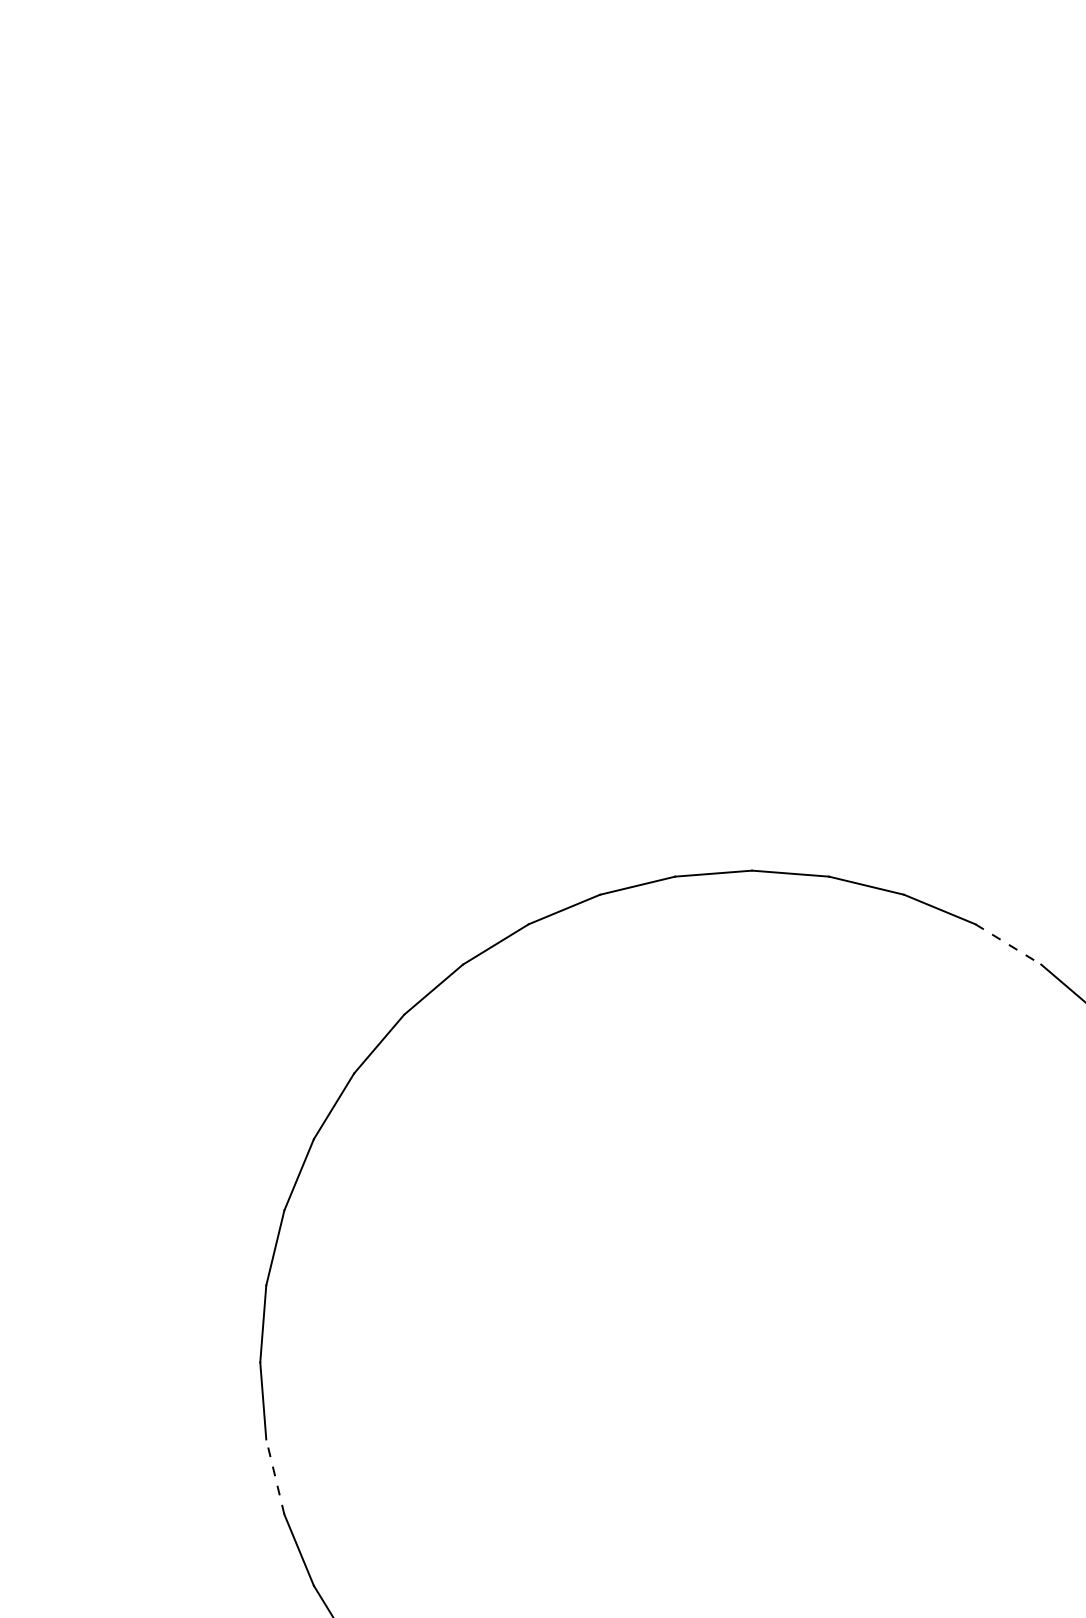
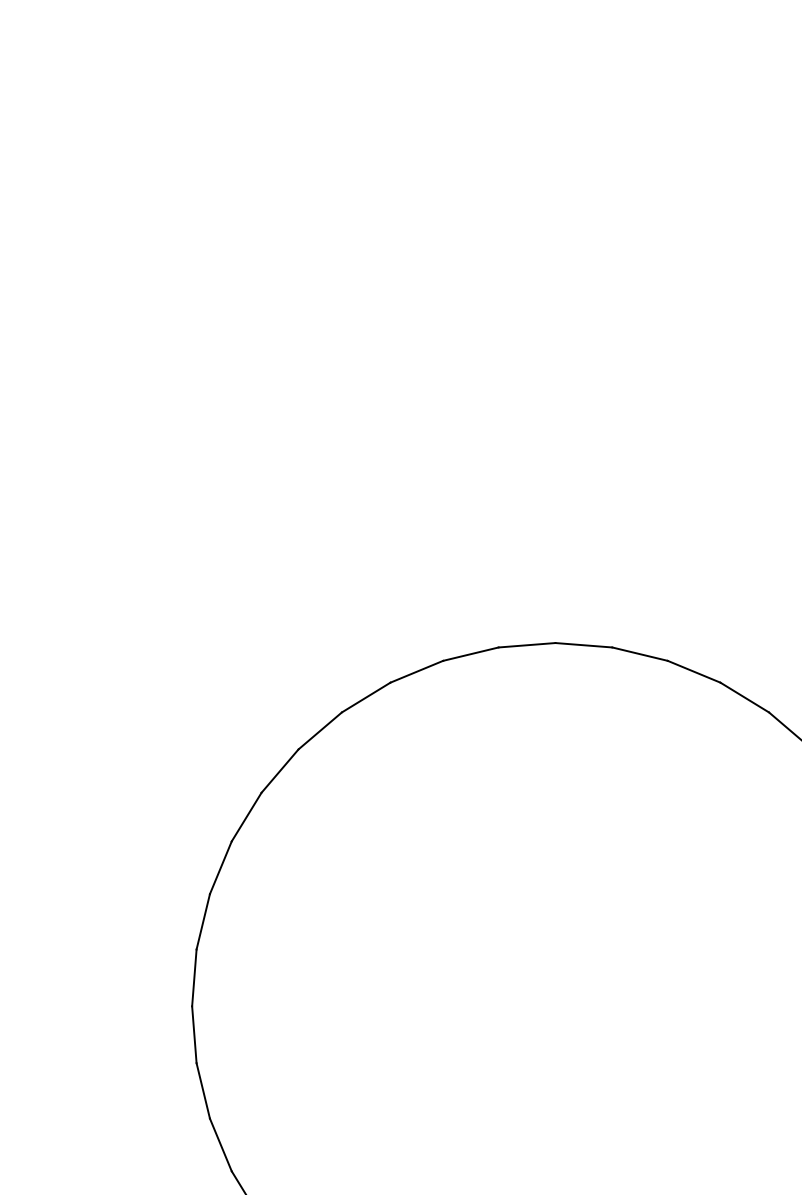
line: (1008, 944) -> (744, 697), dashed -> solid
line: (275, 1476) -> (203, 1090), dashed -> solid

